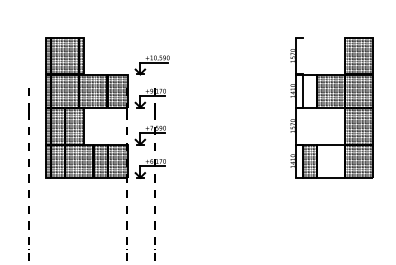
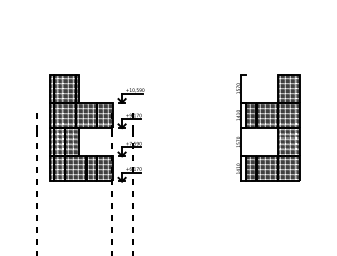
hatch: (308, 89) -> (250, 114), added
hatch: (329, 160) -> (266, 168), added

